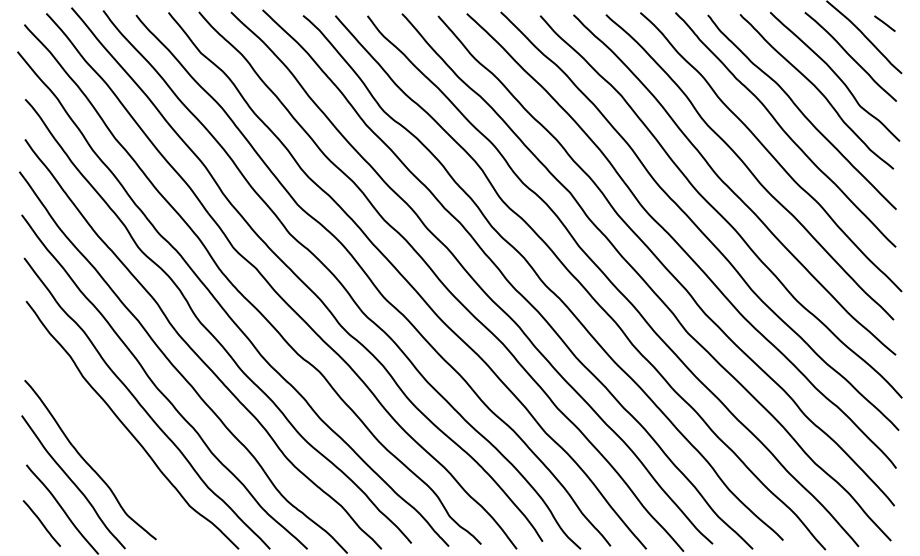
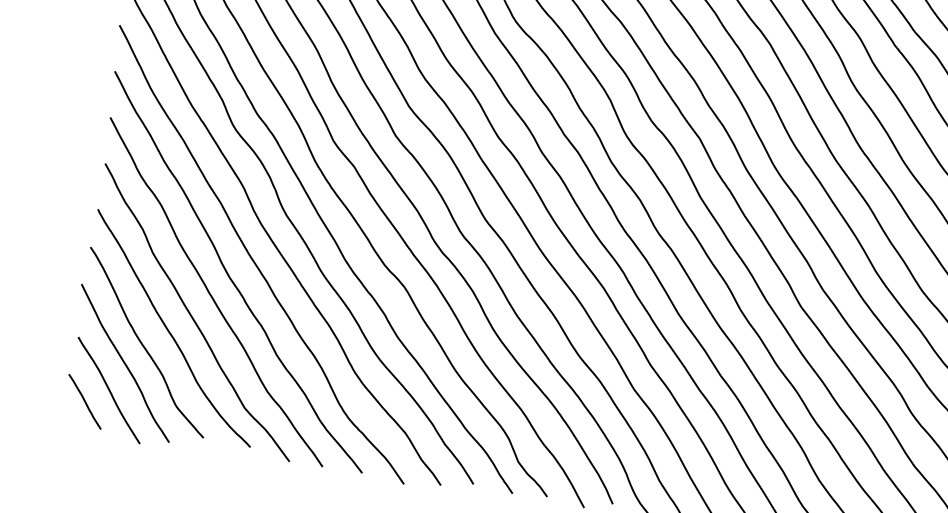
curve: (110, 446) -> (170, 331), added

